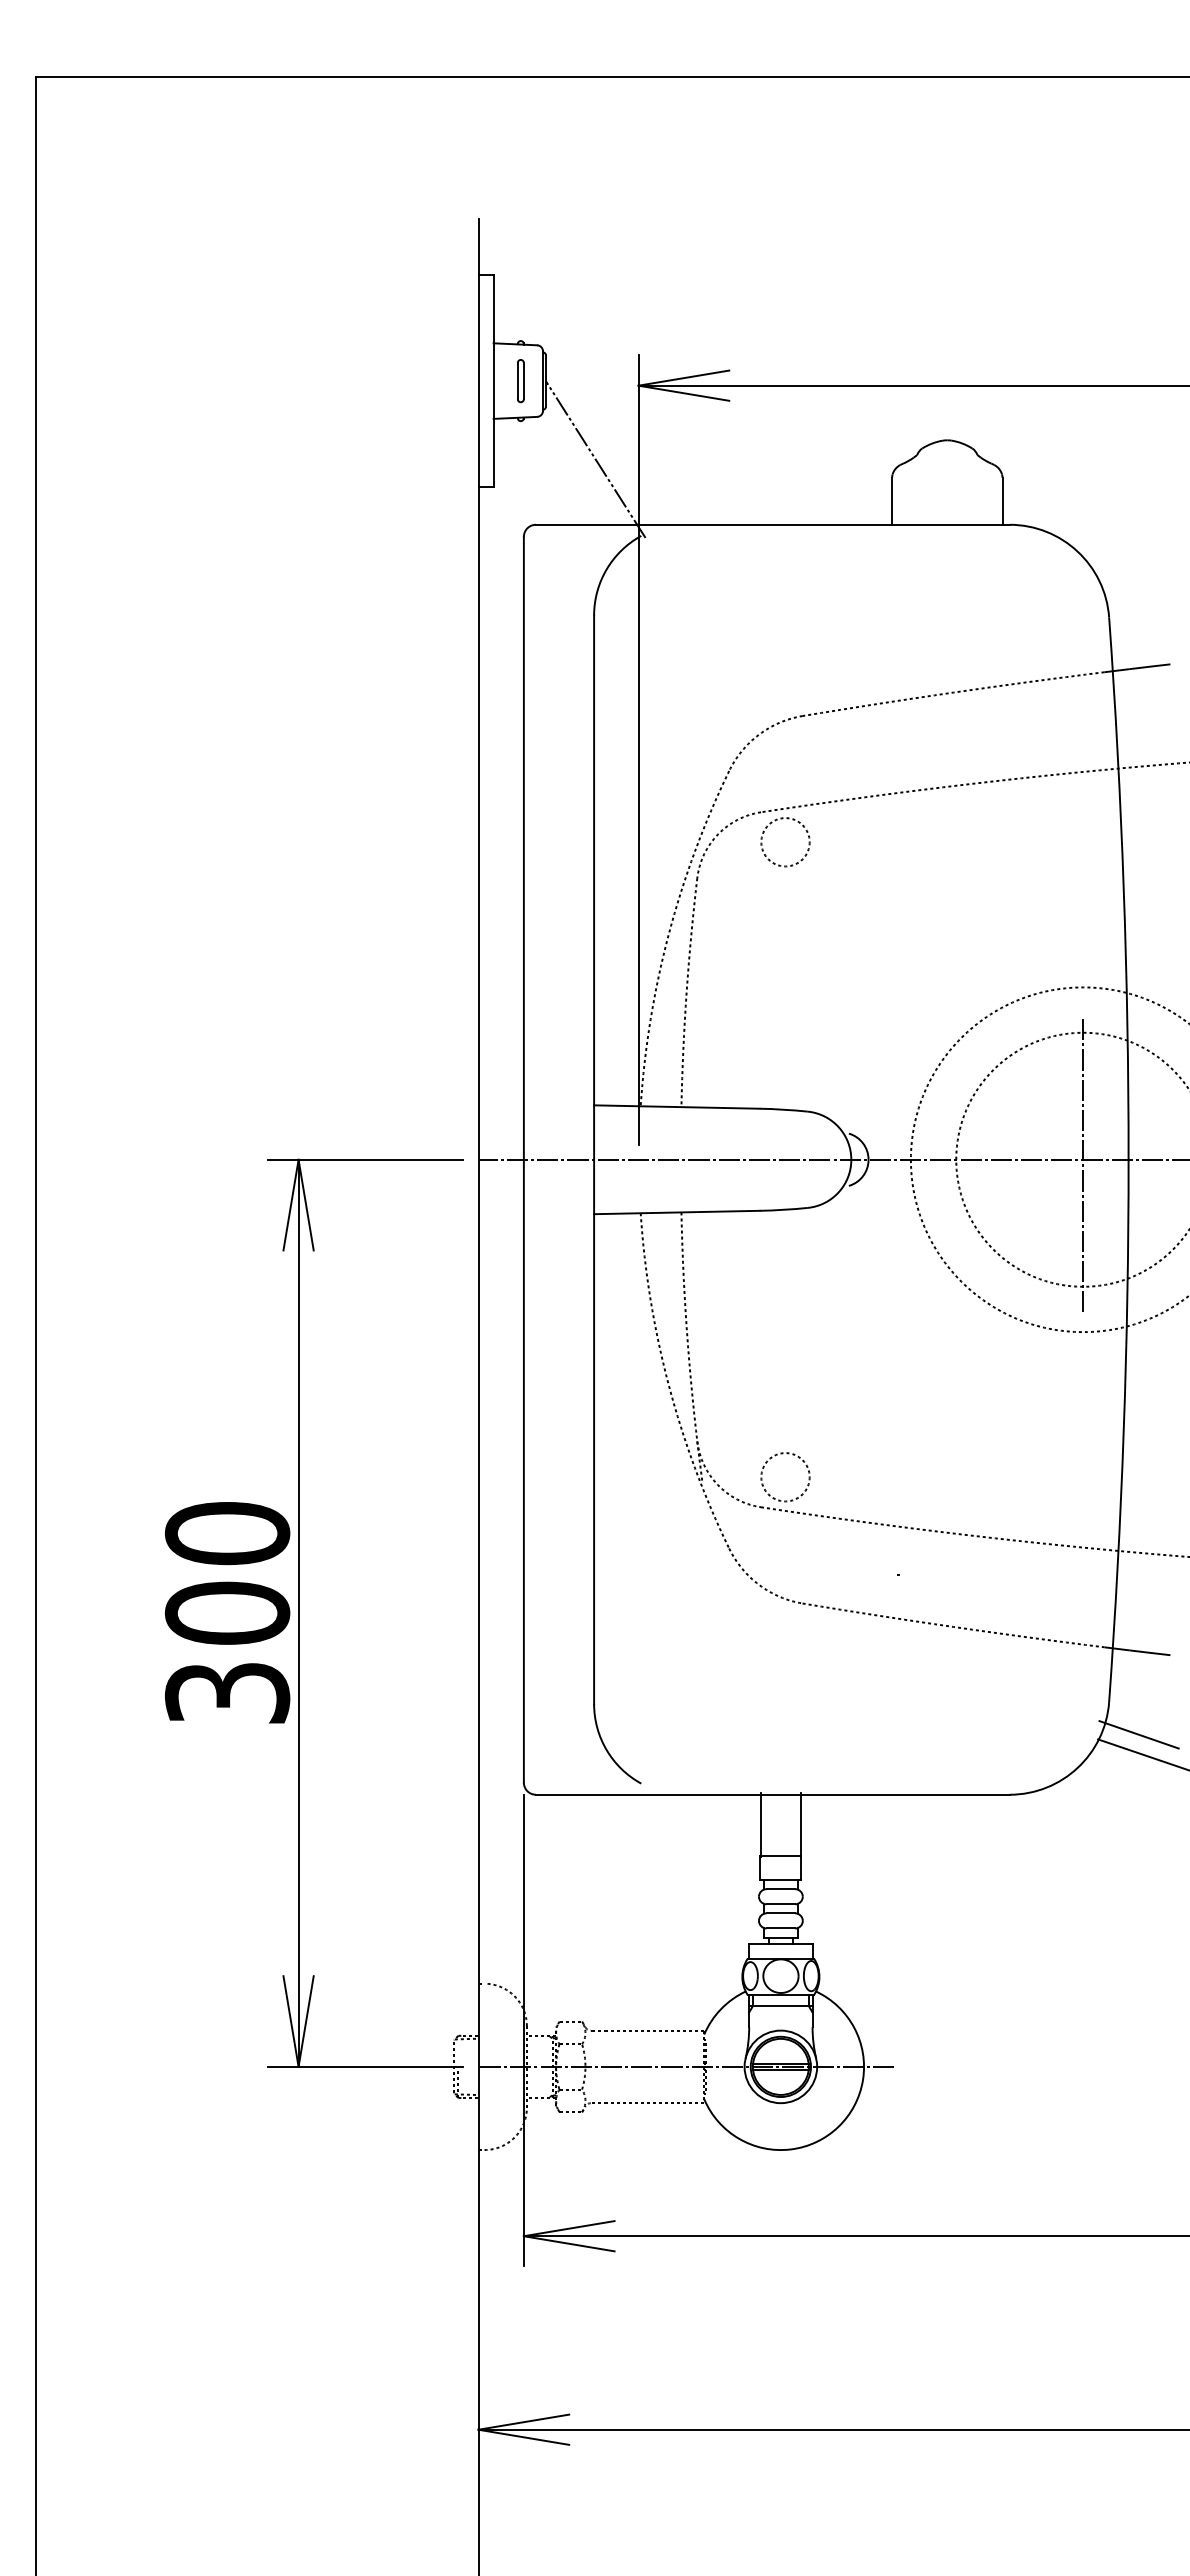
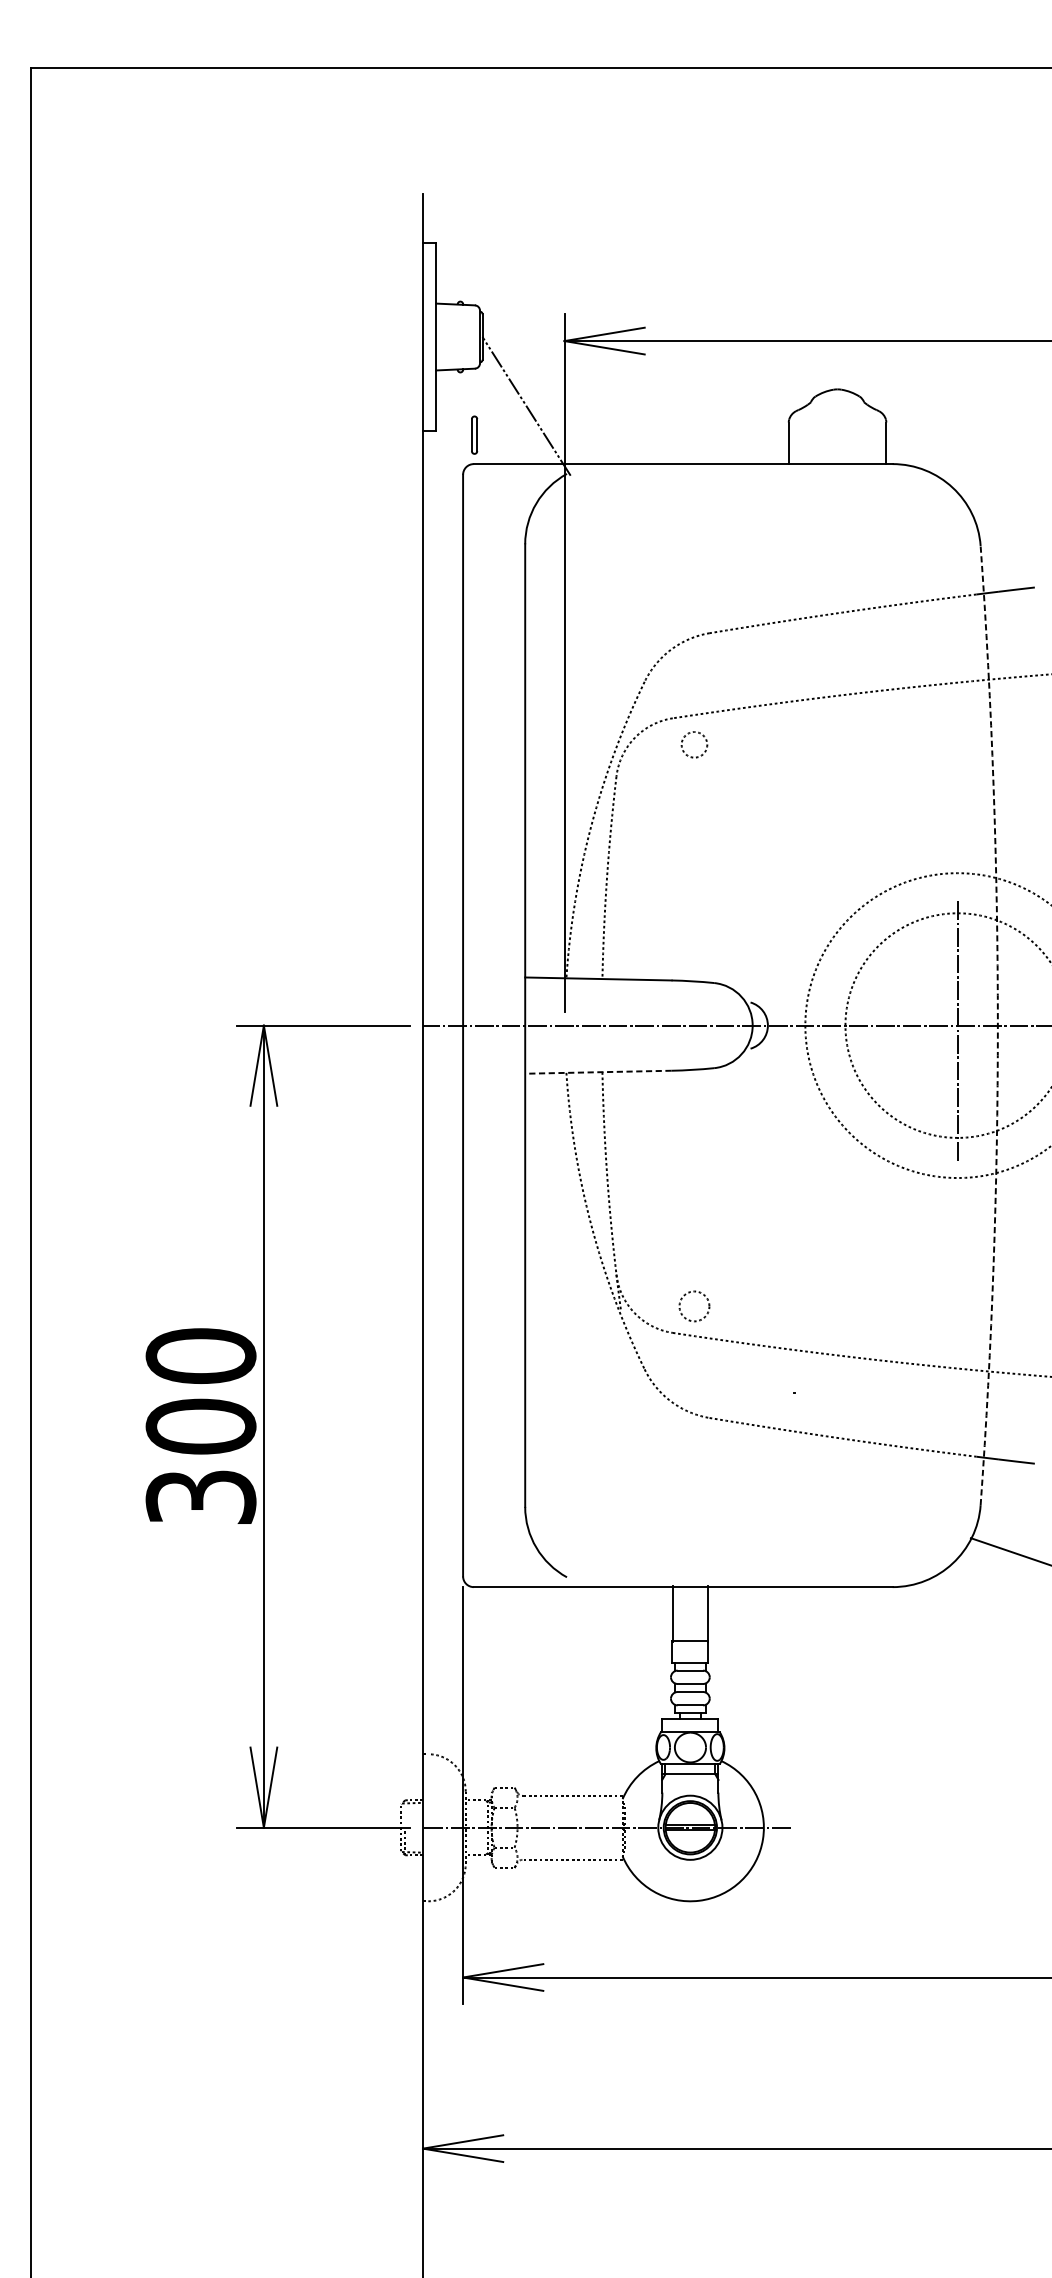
part: (520, 381) -> (474, 435), moved
circle: (785, 842) -> (694, 745), size x0.6
arc: (1128, 1159) -> (997, 1025), solid -> dashed
line: (676, 1212) -> (598, 1072), solid -> dashed
circle: (785, 1477) -> (694, 1306), size x0.7
line: (1138, 1734) -> (1006, 1533), removed

